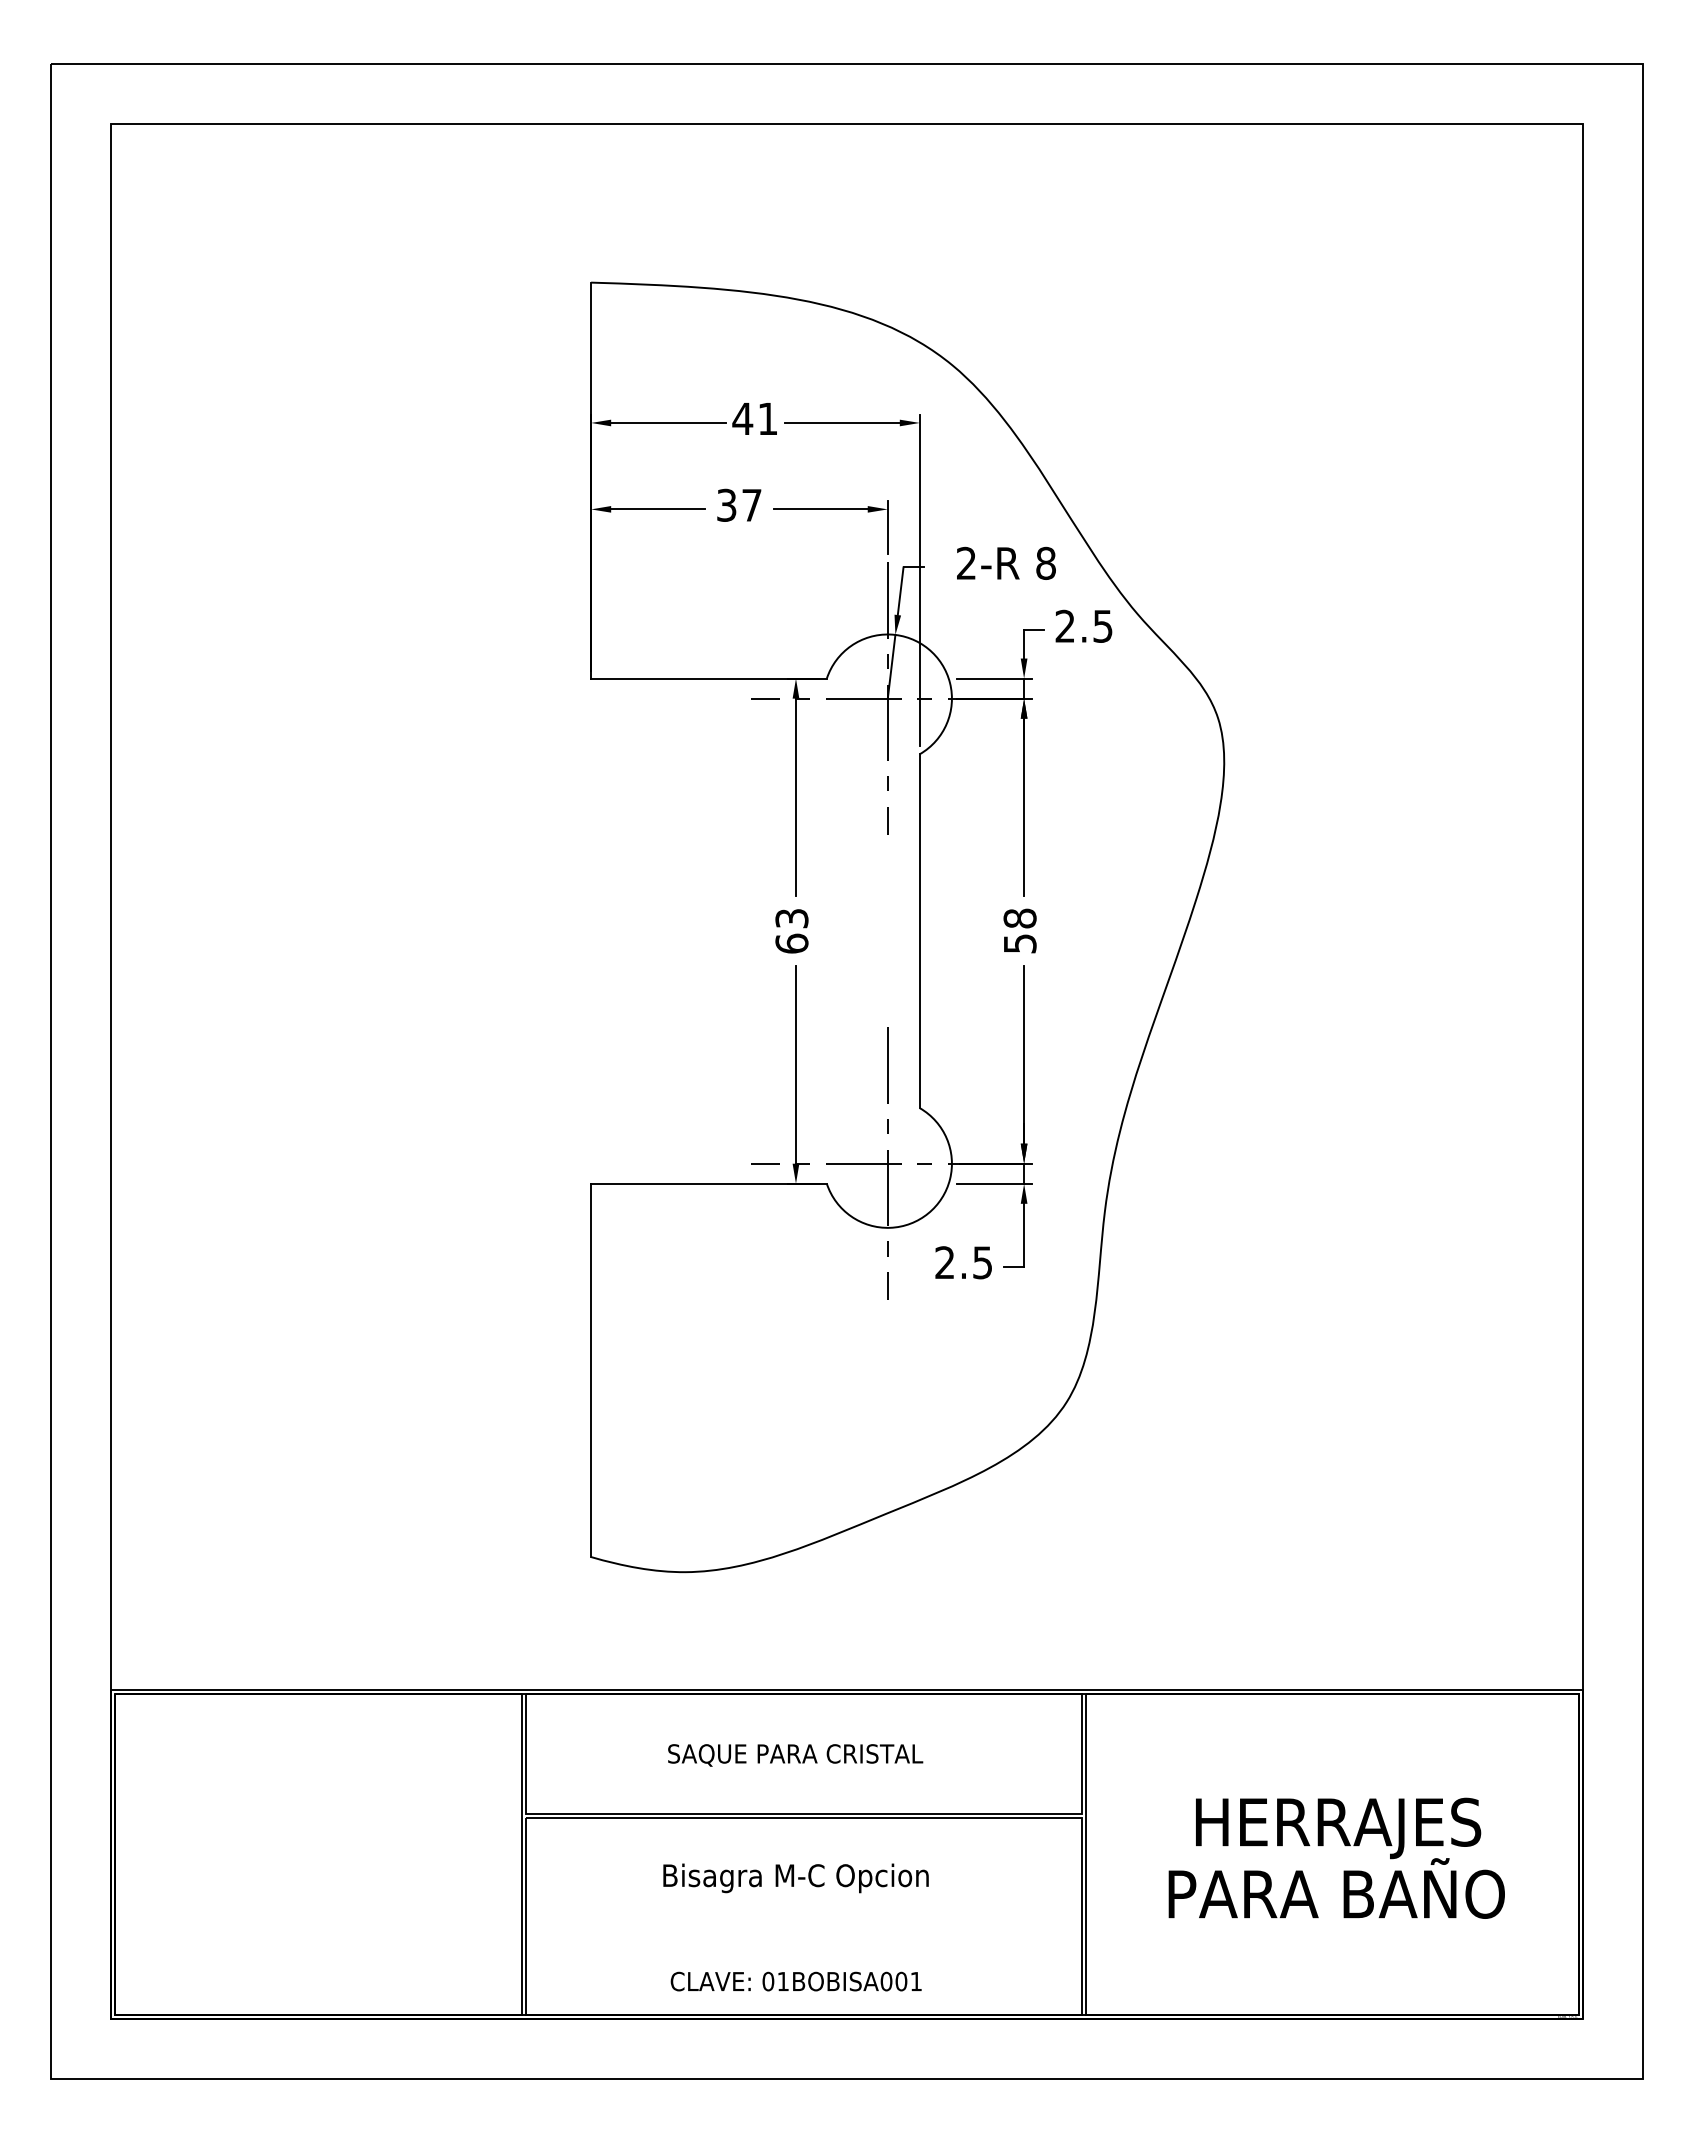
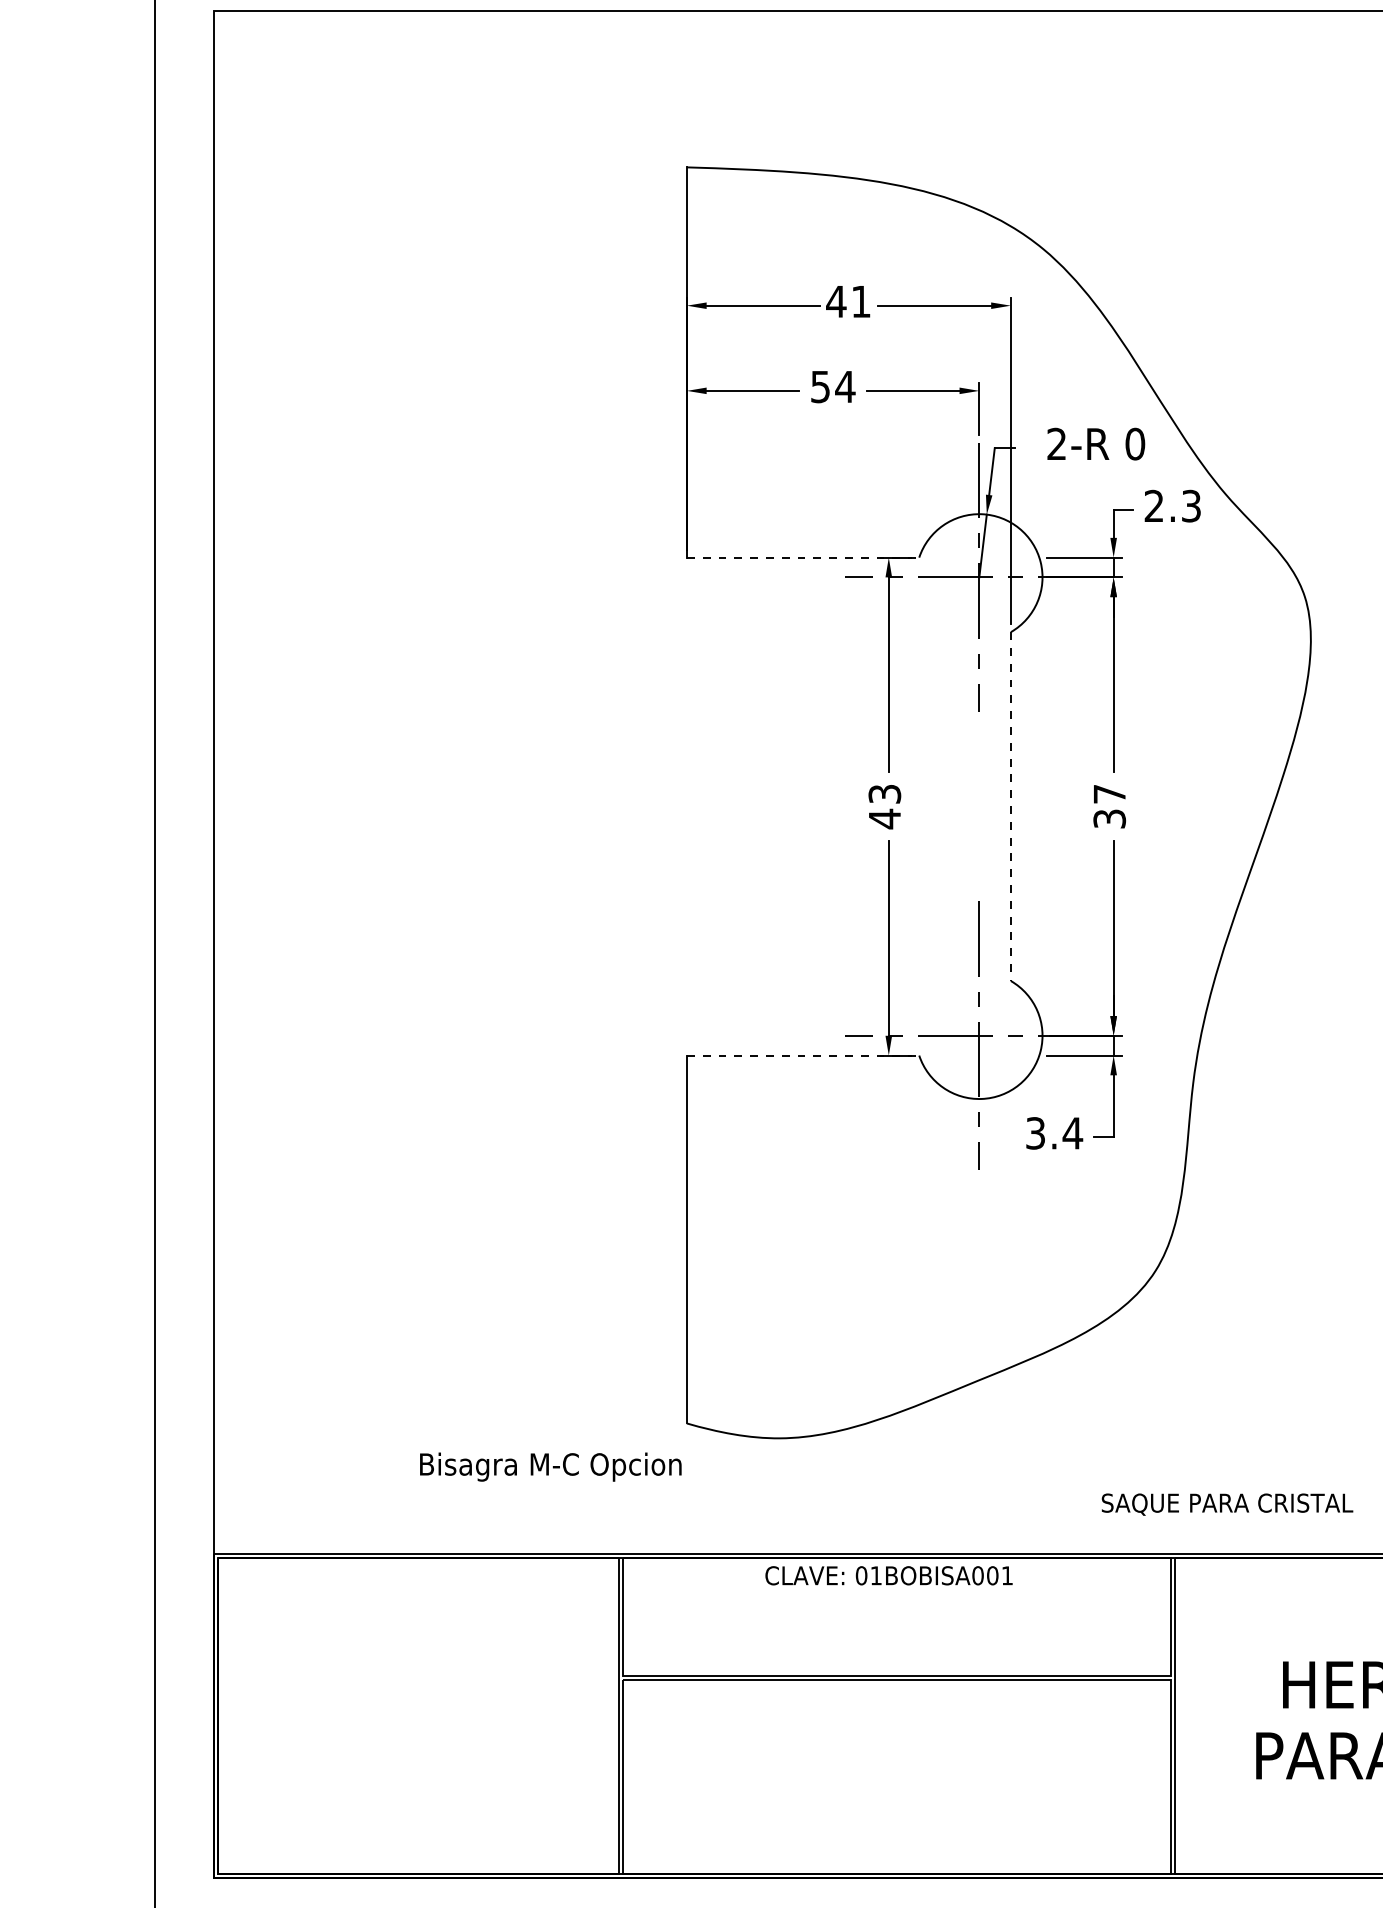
text: (739, 504) -> (833, 386), 37 -> 54
text: (1046, 563) -> (1135, 444), 8 -> 0
text: (1103, 625) -> (1191, 505), 2.5 -> 2.3
line: (708, 678) -> (802, 557), solid -> dashed
text: (1019, 930) -> (1109, 805), 58 -> 37
line: (919, 931) -> (1010, 806), solid -> dashed
text: (791, 943) -> (884, 818), 63 -> 43
line: (708, 1183) -> (802, 1055), solid -> dashed
text: (964, 1262) -> (1054, 1133), 2.5 -> 3.4
text: (795, 1755) -> (1227, 1504), moved
text: (795, 1878) -> (550, 1467), moved
text: (795, 1981) -> (888, 1575), moved

